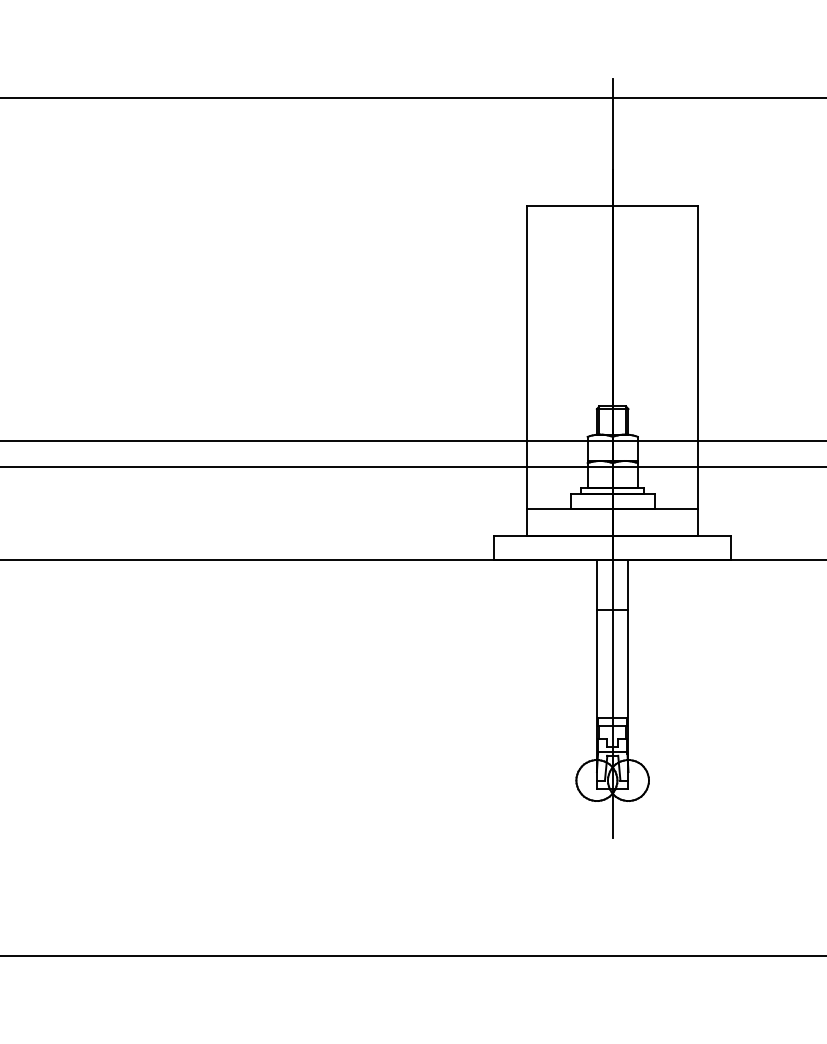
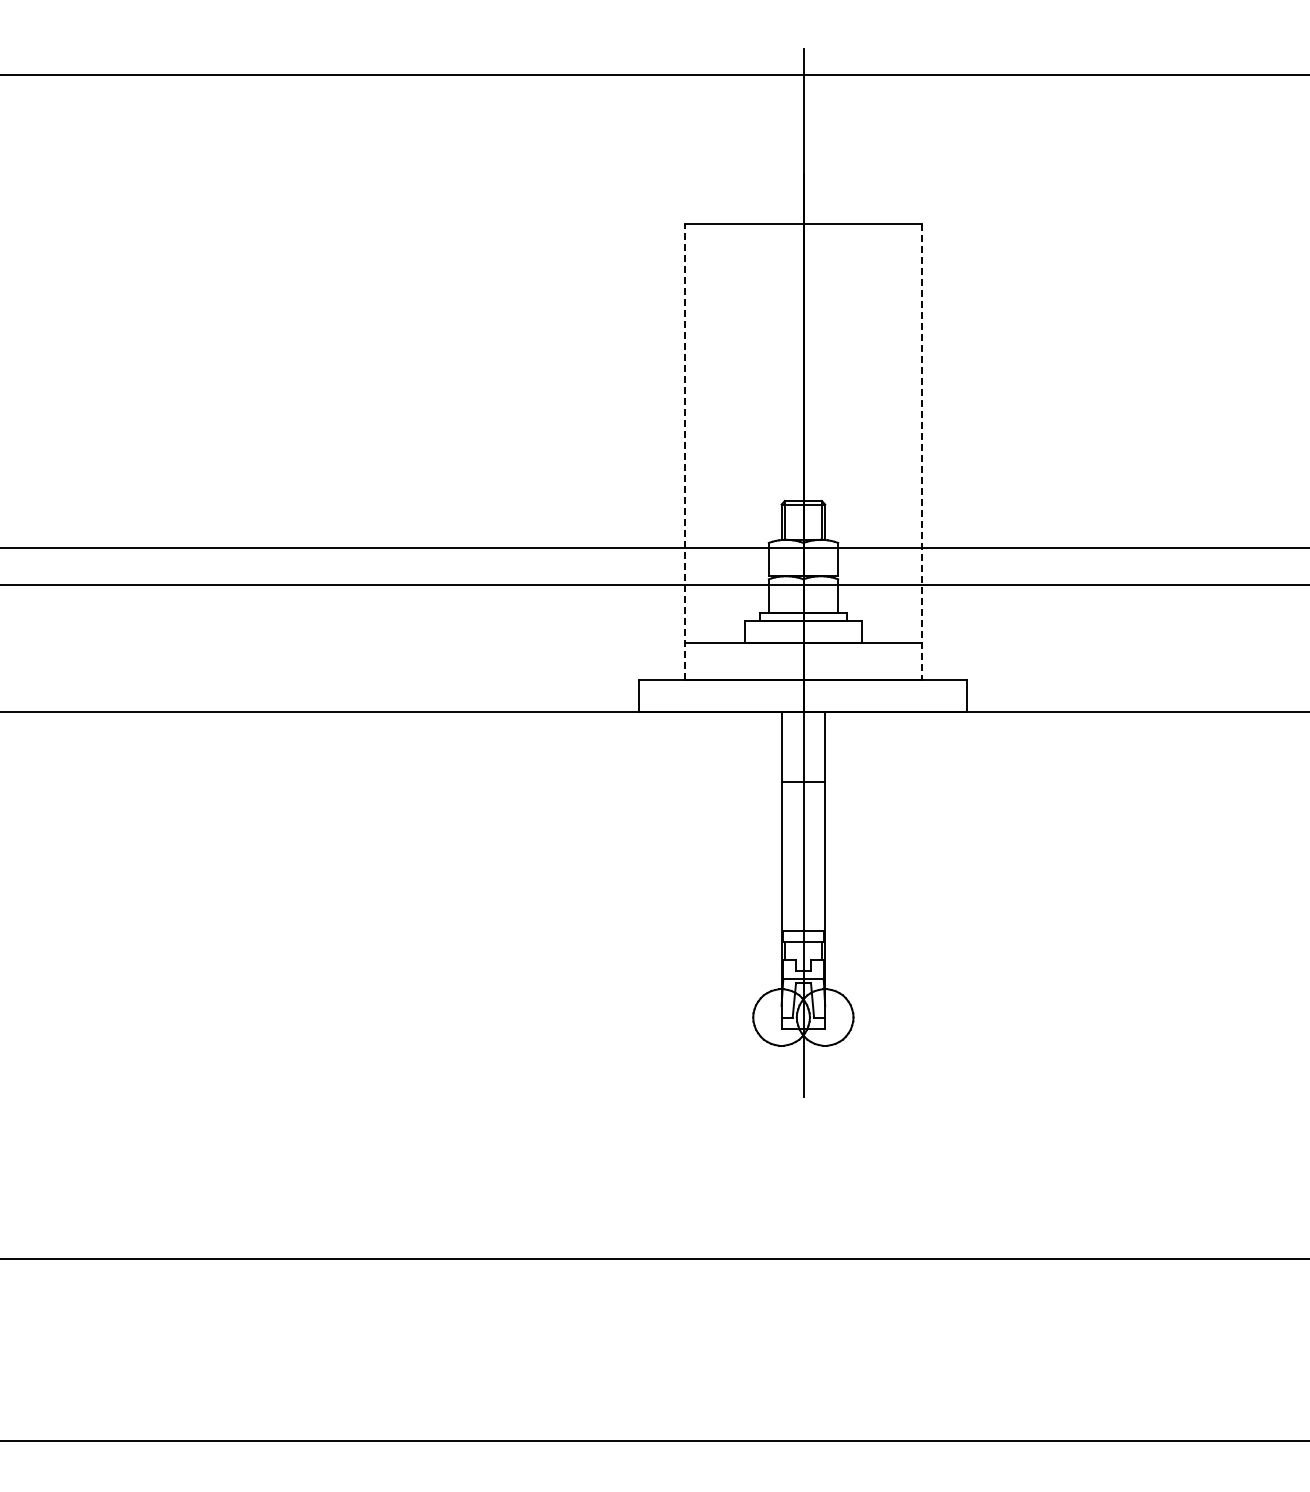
line: (526, 370) -> (684, 451), solid -> dashed
line: (698, 370) -> (921, 451), solid -> dashed

